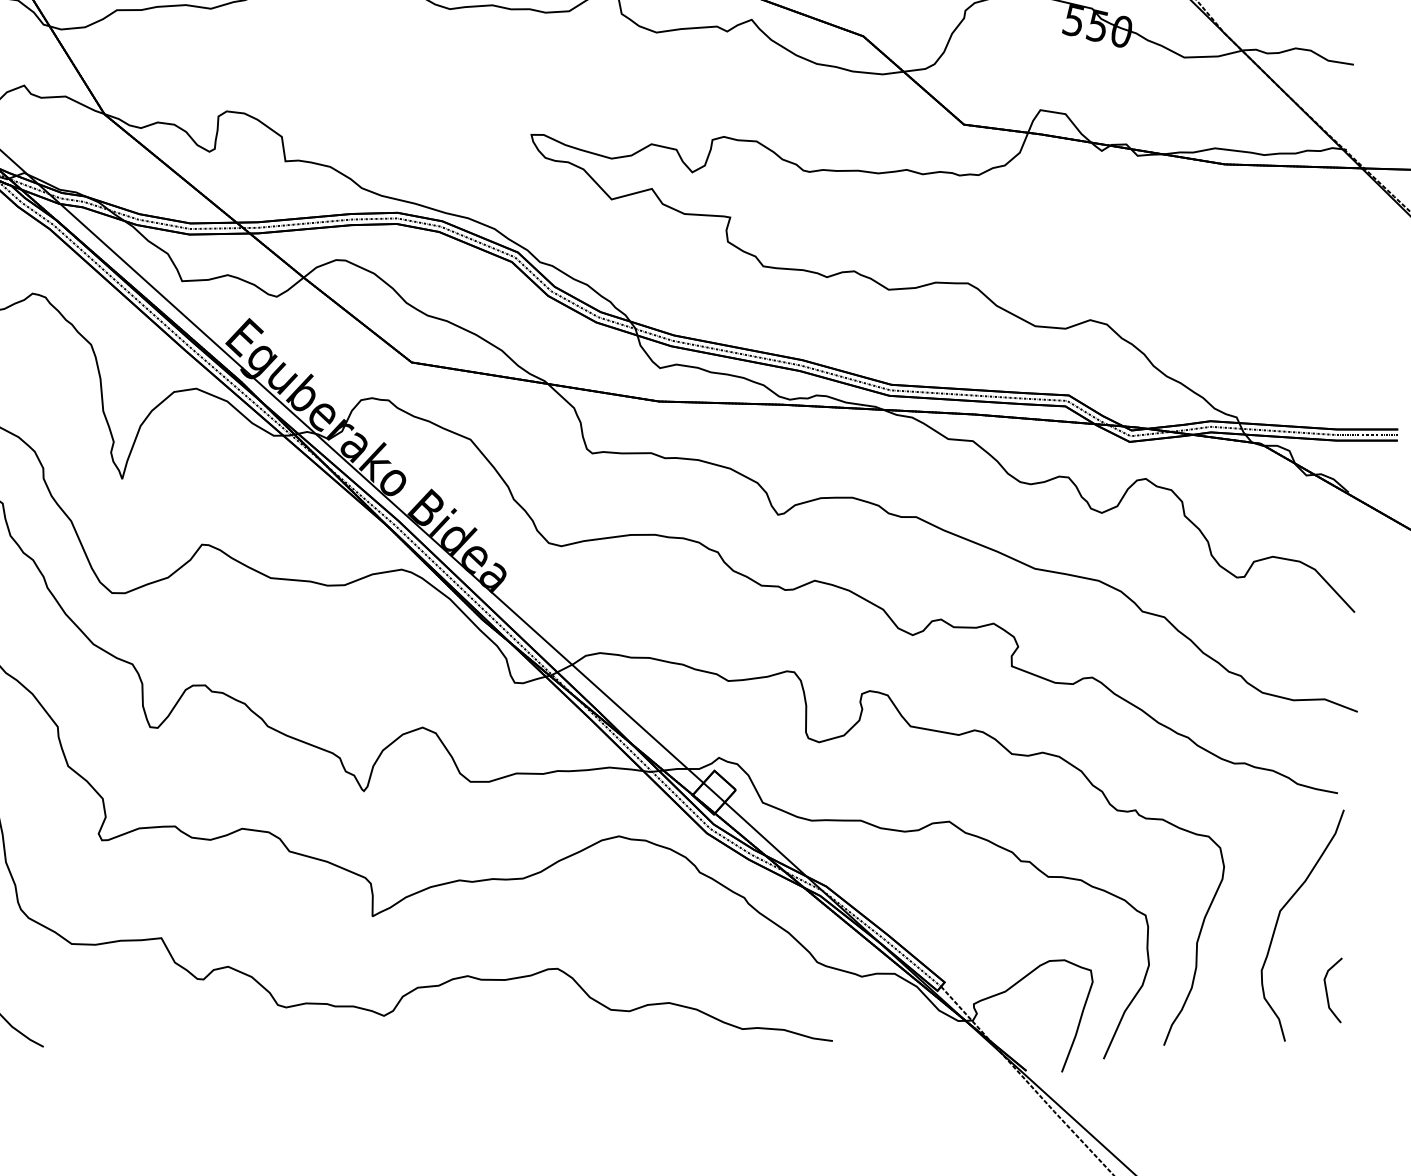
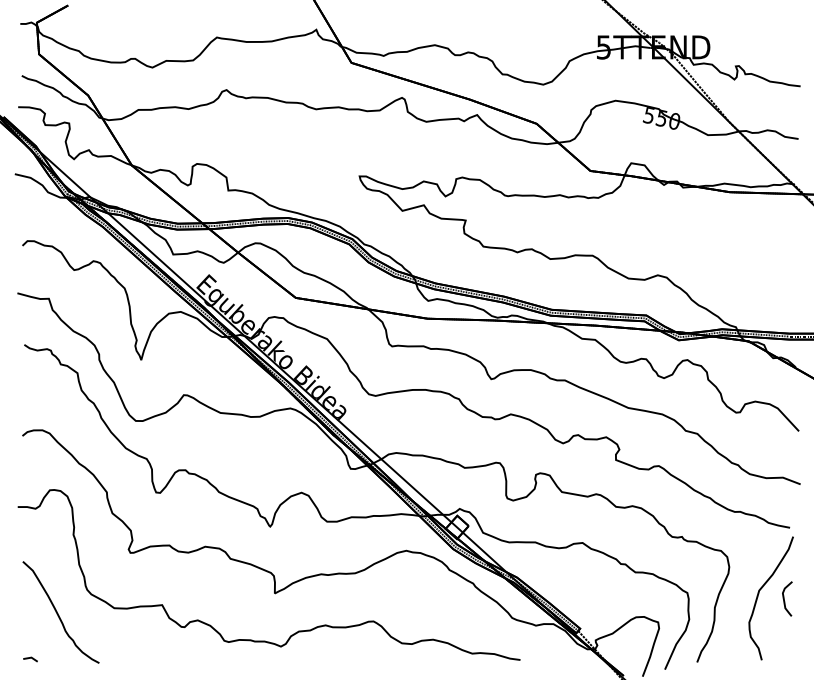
curve: (1327, 989) -> (784, 598), moved

